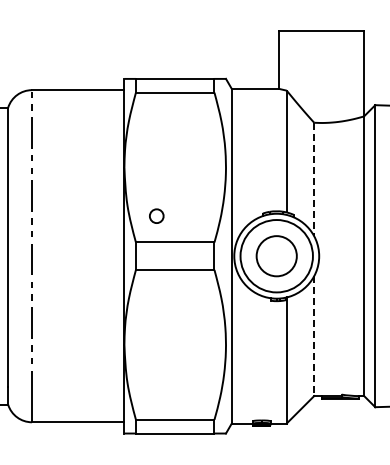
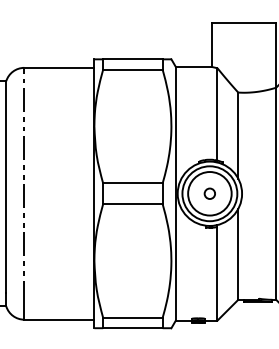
line: (314, 179) -> (238, 135), dashed -> solid
circle: (156, 215) -> (209, 193), moved
circle: (276, 255) -> (209, 193), size x1.43
line: (314, 336) -> (238, 254), dashed -> solid

